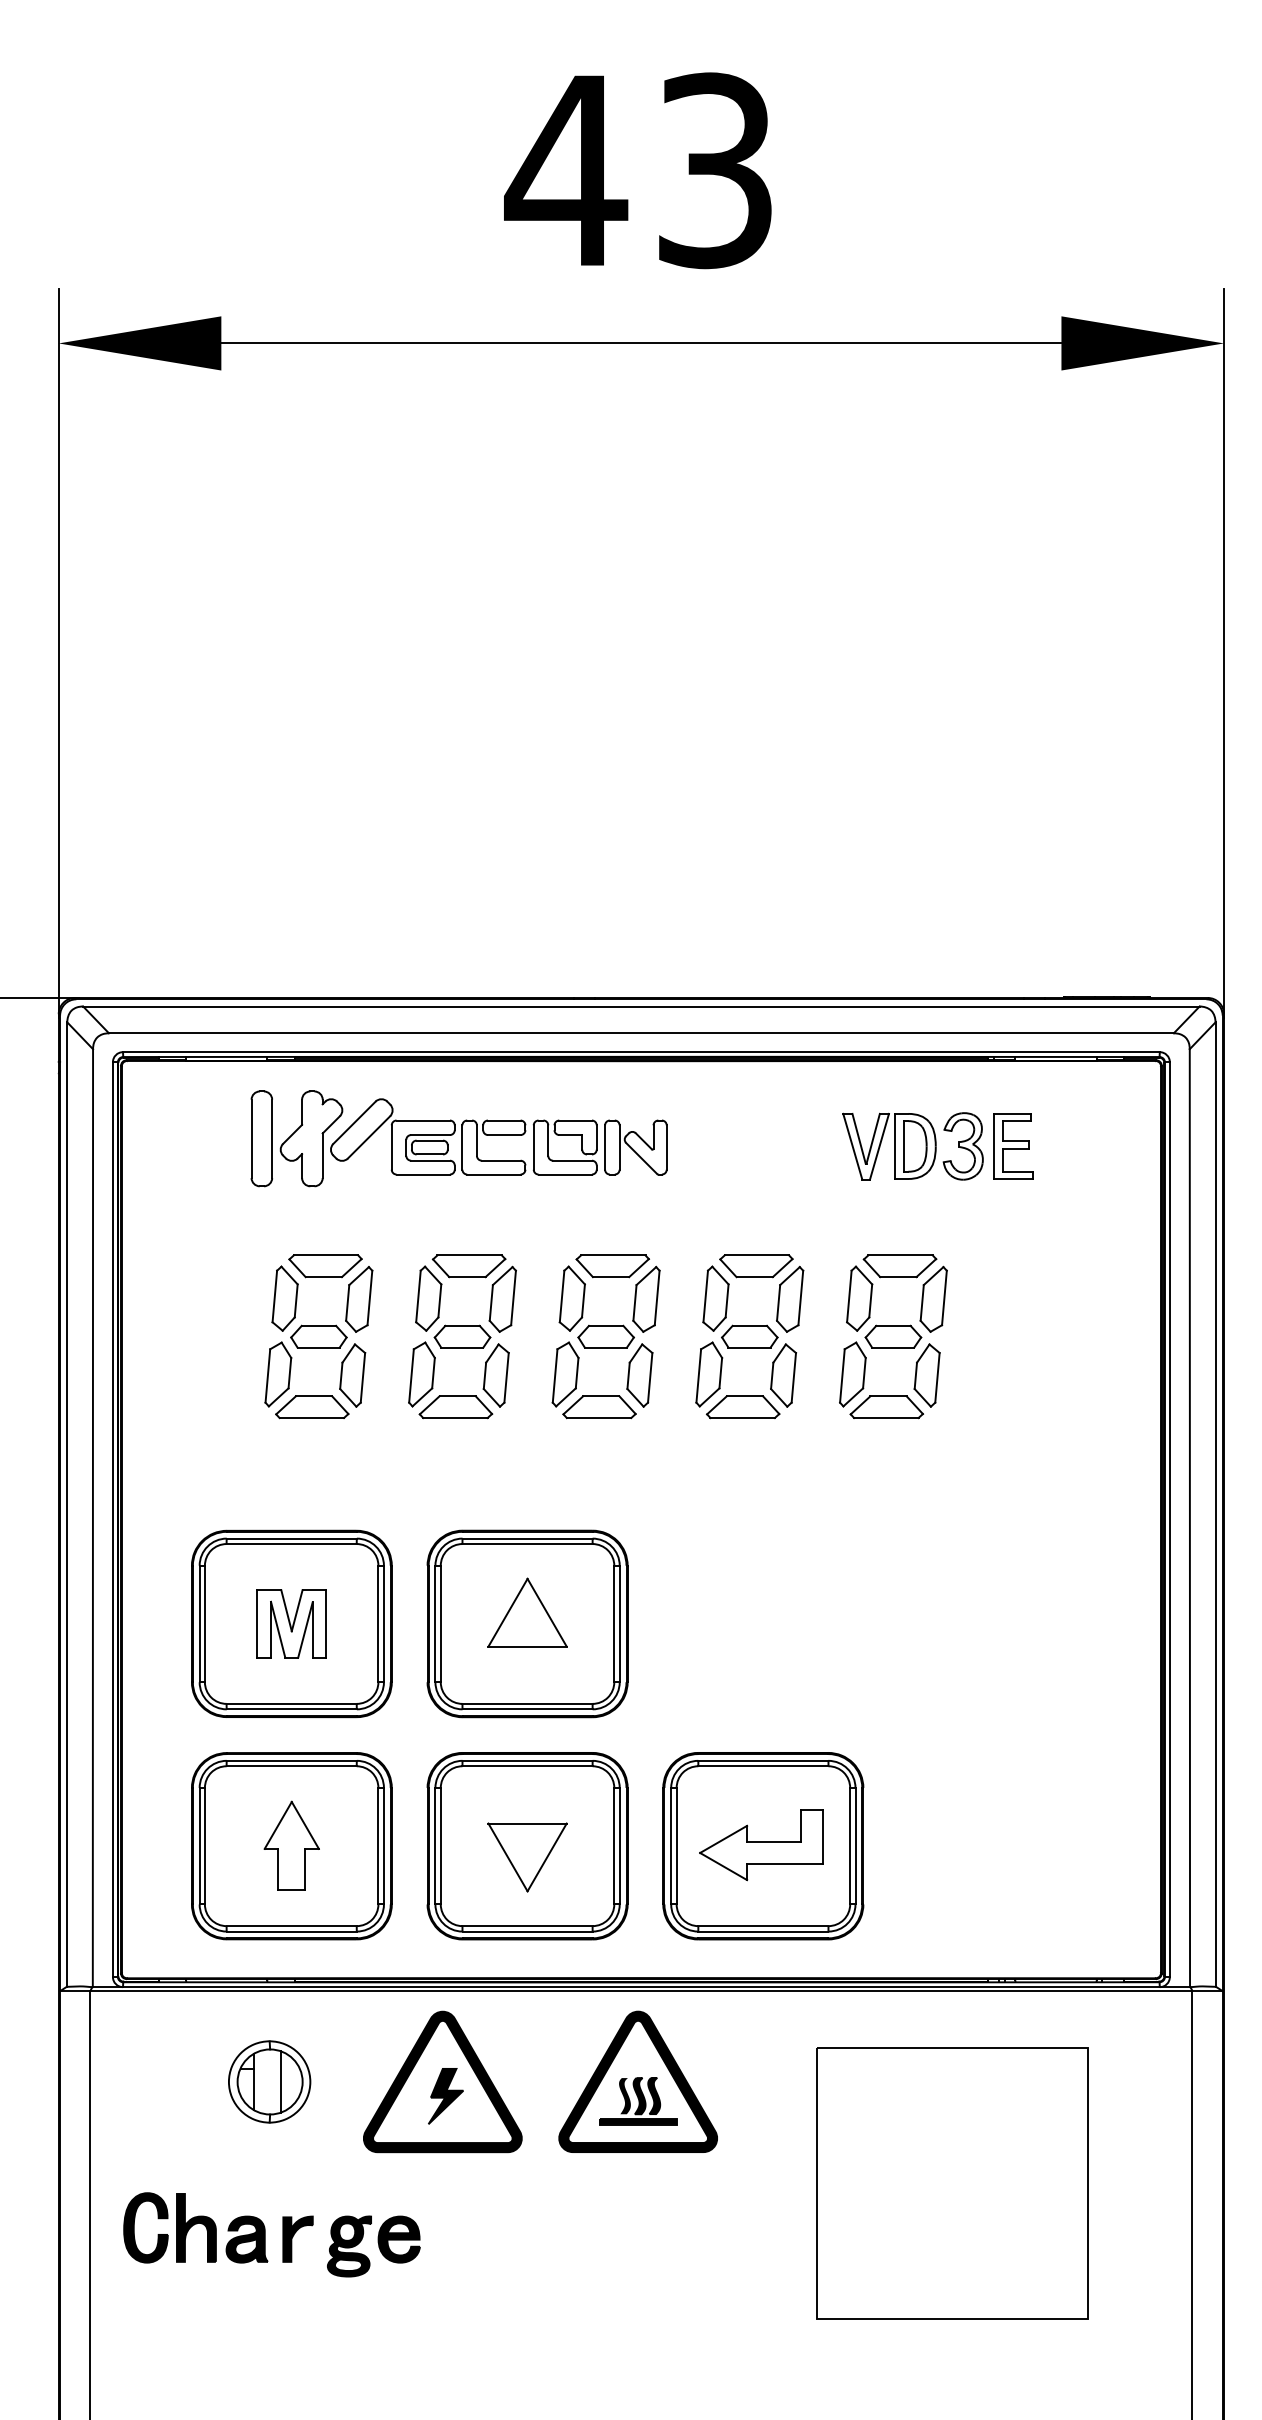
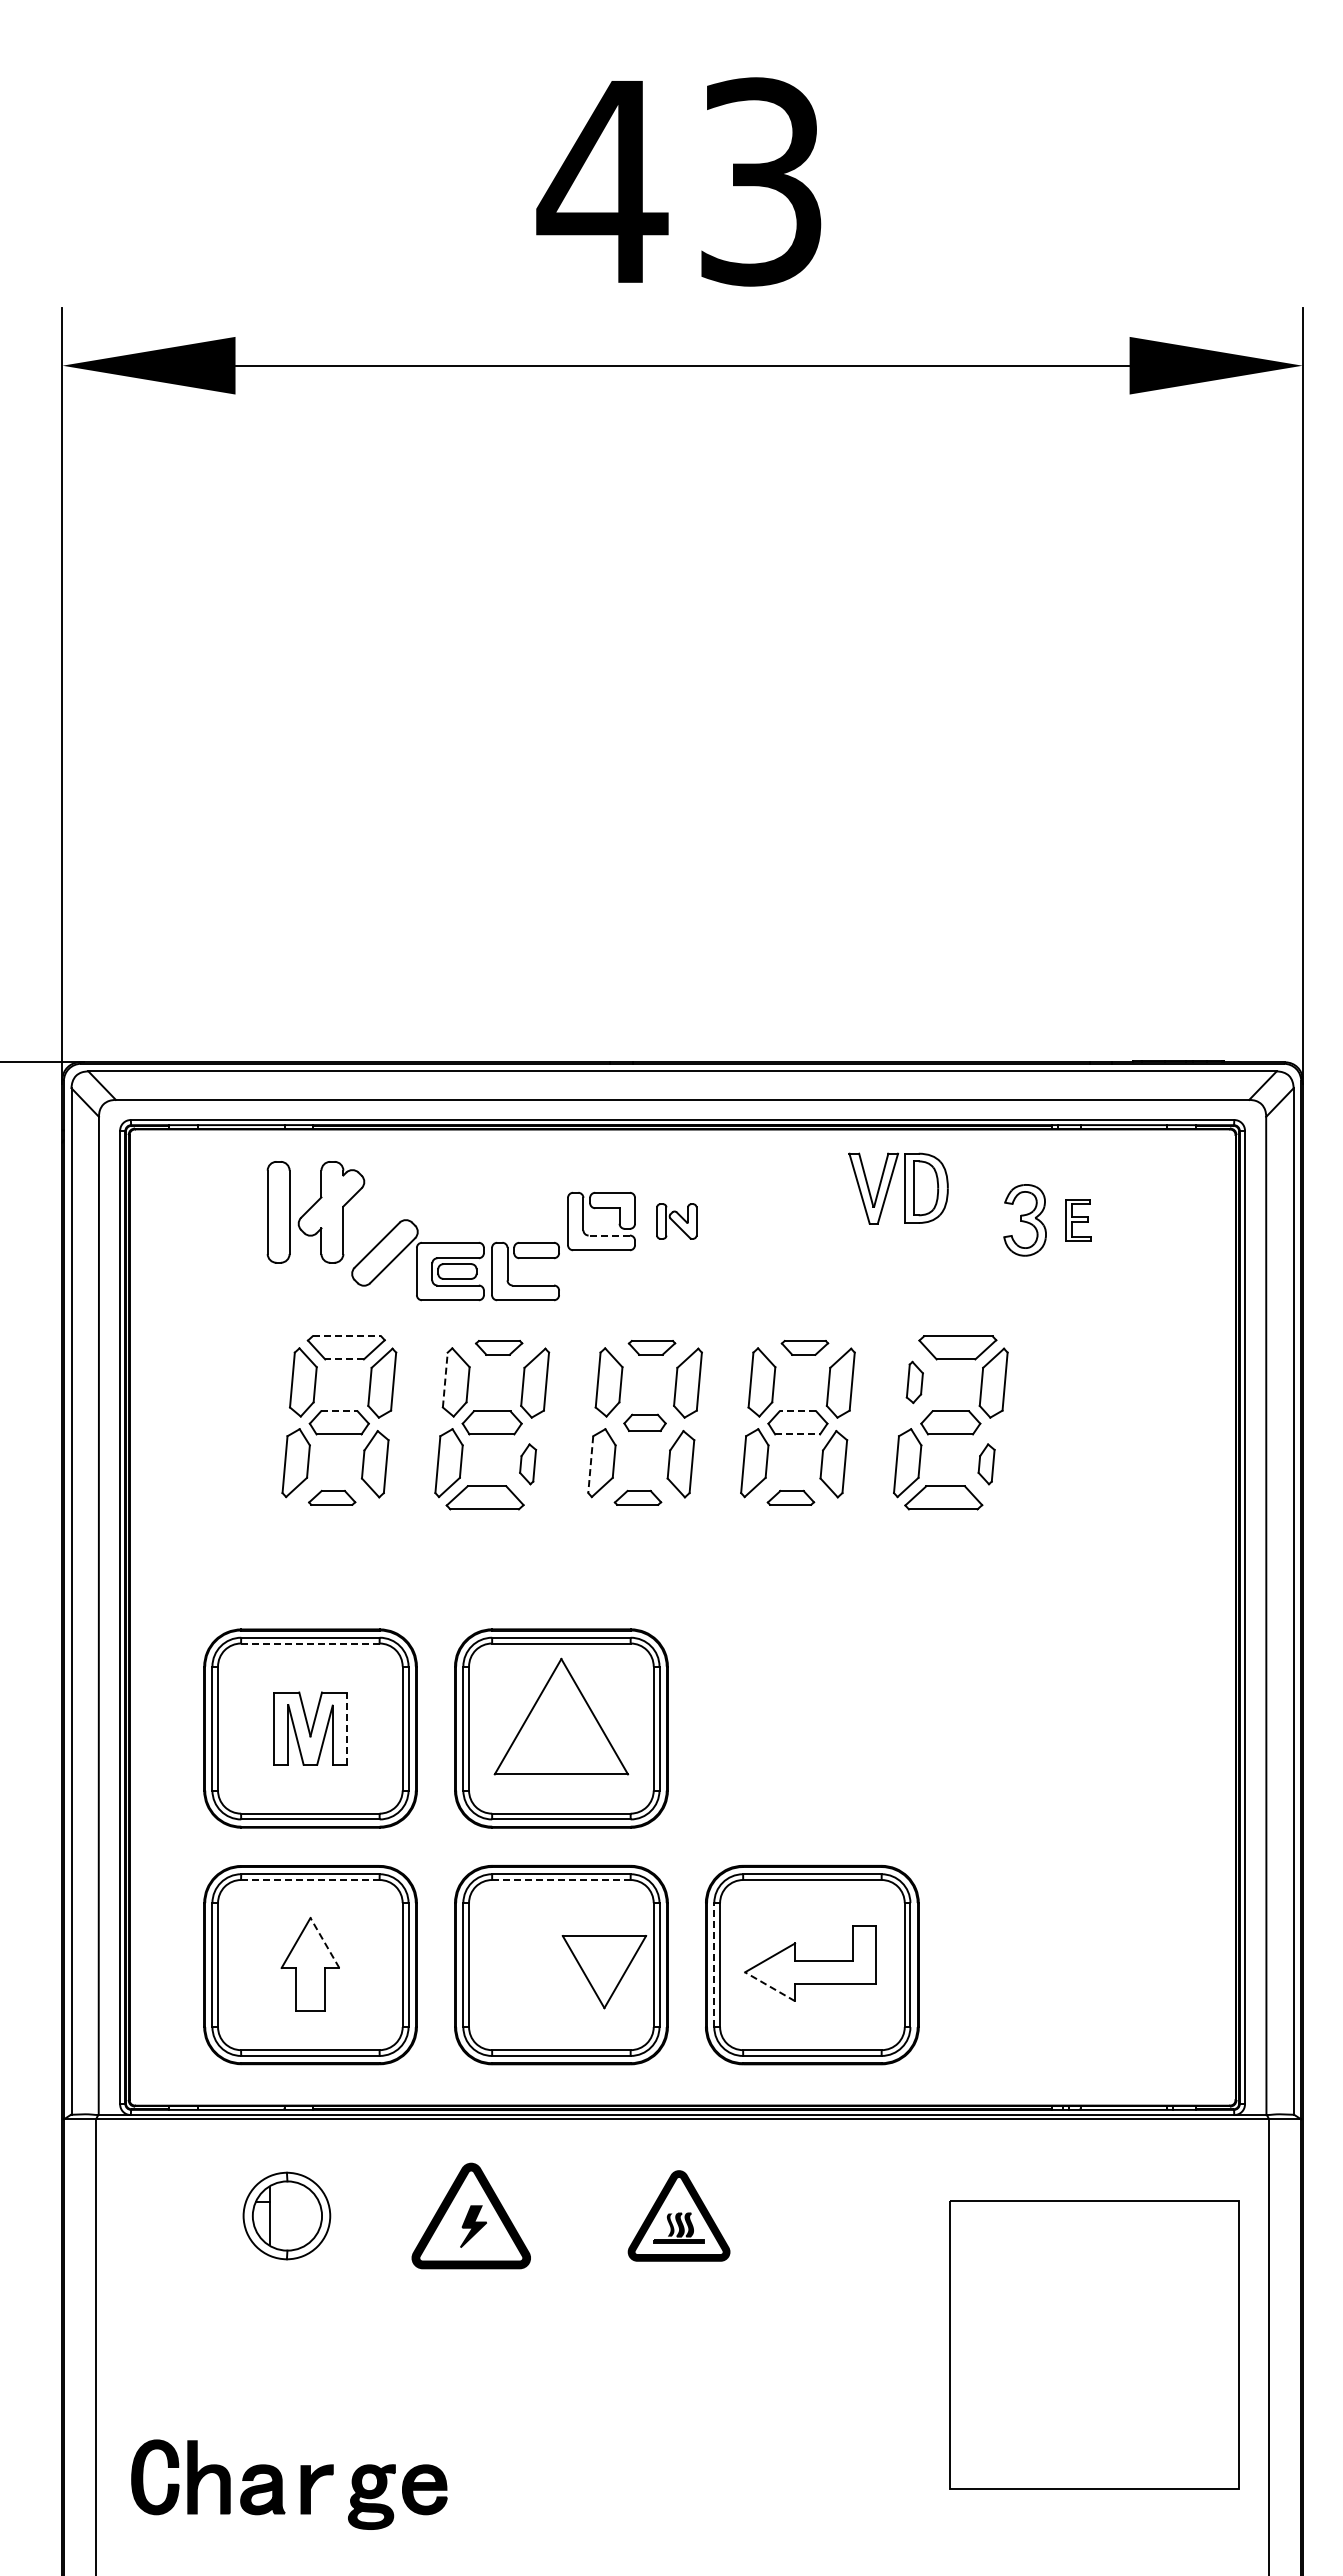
part: (428, 1137) -> (455, 1260), moved
part: (889, 1146) -> (898, 1188), moved
part: (1013, 1146) -> (1078, 1220), size x0.6
part: (635, 1147) -> (676, 1221), size x0.6
line: (572, 1160) -> (609, 1235), solid -> dashed
line: (326, 1255) -> (347, 1336), solid -> dashed
part: (468, 1265) -> (498, 1347), size x0.6
part: (612, 1265) -> (651, 1347), size x0.6
part: (755, 1265) -> (804, 1347), size x0.6
line: (323, 1277) -> (344, 1359), solid -> dashed
line: (418, 1296) -> (445, 1380), solid -> dashed
part: (859, 1298) -> (914, 1382), size x0.6
line: (319, 1326) -> (339, 1411), solid -> dashed
line: (749, 1326) -> (797, 1411), solid -> dashed
part: (605, 1336) -> (644, 1422), size x0.7
line: (750, 1347) -> (798, 1434), solid -> dashed
part: (495, 1375) -> (527, 1464), size x0.6
line: (554, 1375) -> (590, 1464), solid -> dashed
part: (926, 1375) -> (986, 1464), size x0.6
part: (311, 1406) -> (331, 1497), size x0.6
part: (599, 1406) -> (637, 1497), size x0.6
part: (742, 1406) -> (790, 1497), size x0.6
line: (290, 1544) -> (309, 1643), solid -> dashed
part: (527, 1612) -> (561, 1716), size x1.6
line: (326, 1623) -> (347, 1728), solid -> dashed
line: (290, 1766) -> (309, 1880), solid -> dashed
line: (526, 1766) -> (560, 1880), solid -> dashed
line: (304, 1825) -> (324, 1943), solid -> dashed
line: (671, 1845) -> (714, 1964), solid -> dashed
part: (527, 1857) -> (604, 1972), moved
line: (724, 1866) -> (770, 1986), solid -> dashed
line: (280, 2081) -> (298, 2215), removed
part: (443, 2081) -> (471, 2215), size x0.7
part: (637, 2081) -> (678, 2215), size x0.6
part: (952, 2182) -> (1094, 2344), moved
part: (265, 2234) -> (282, 2484), moved

